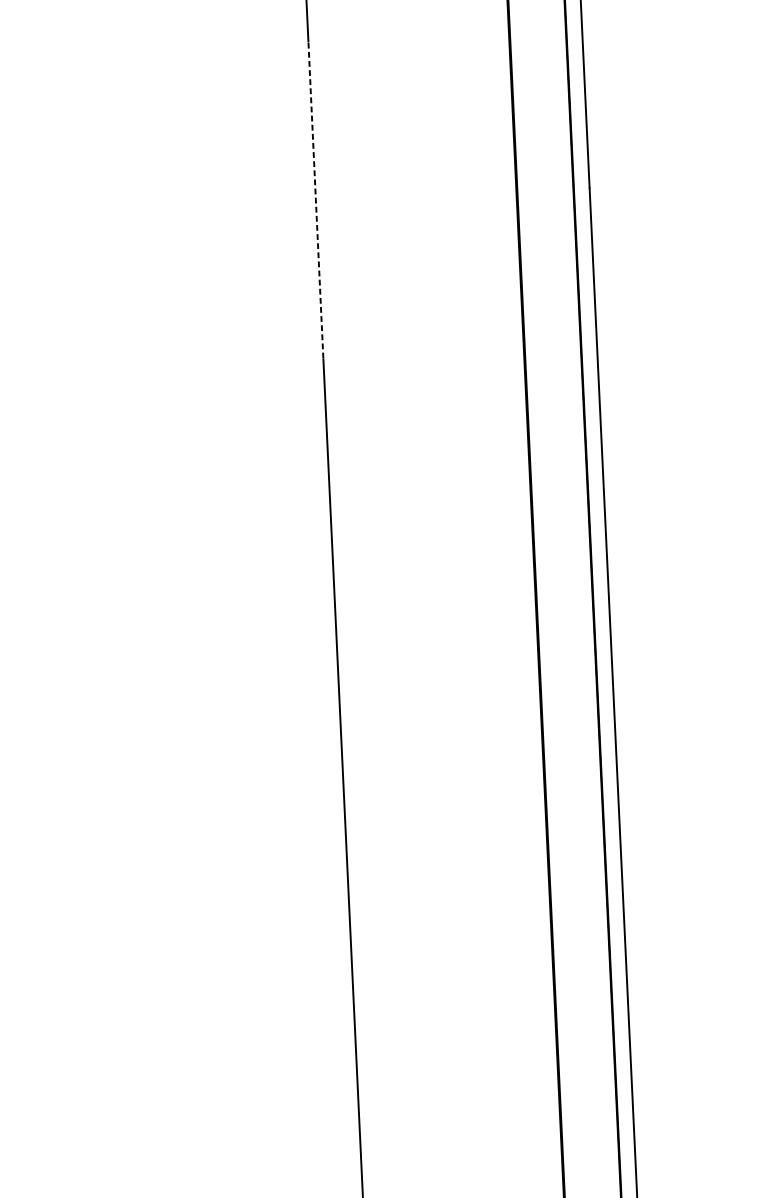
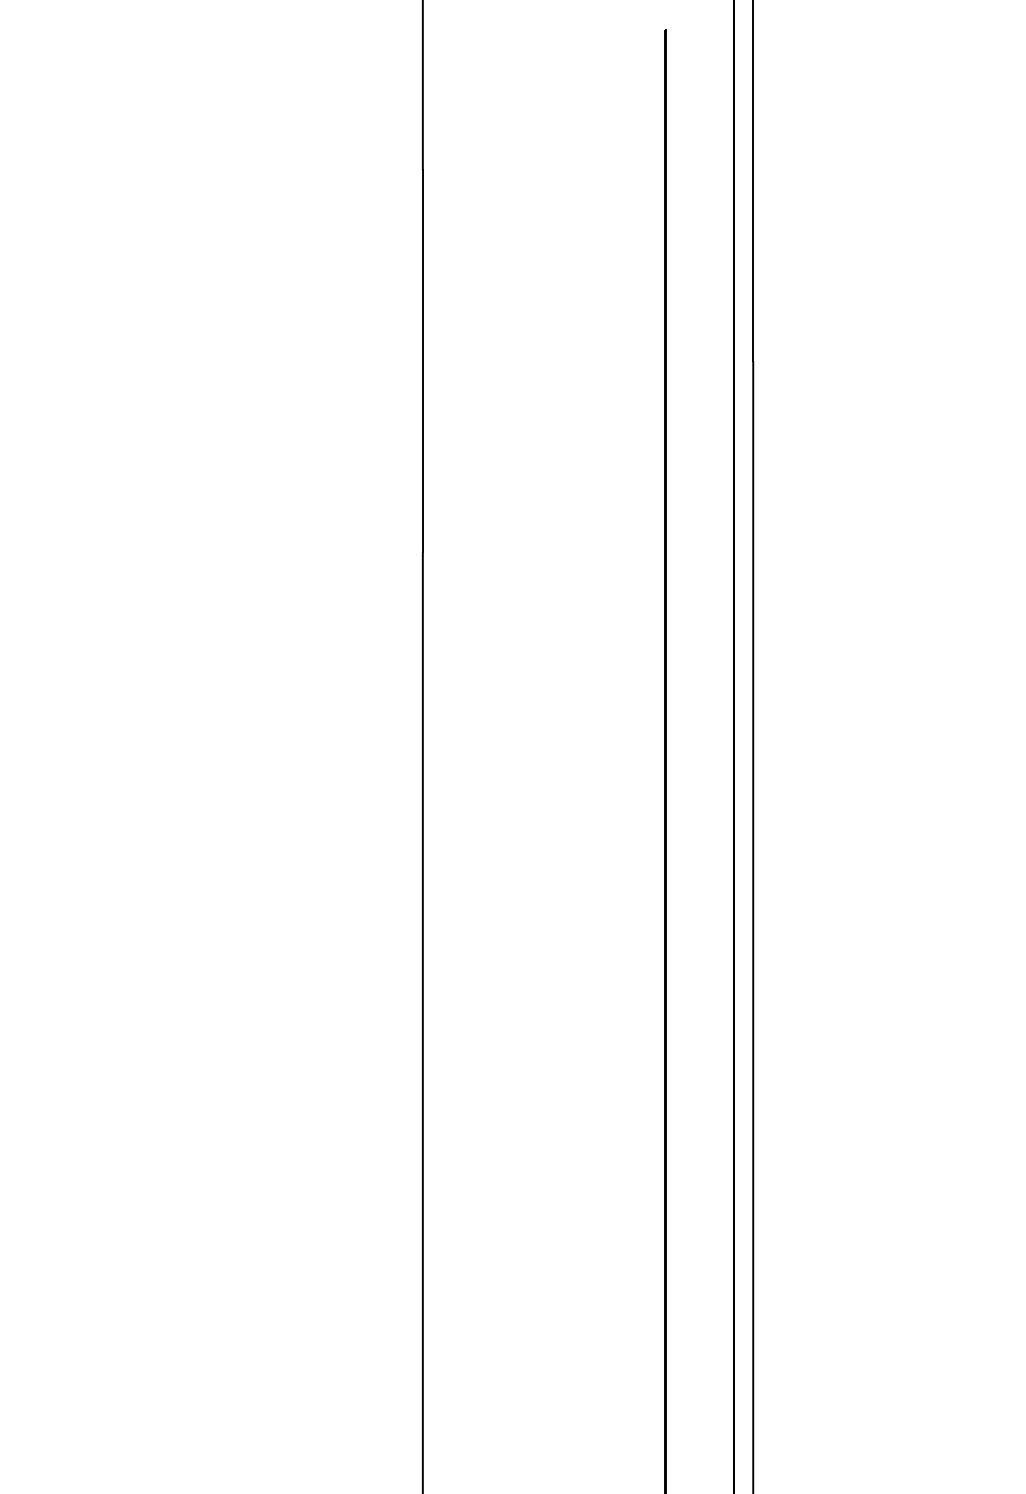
line: (315, 200) -> (422, 361), dashed -> solid

